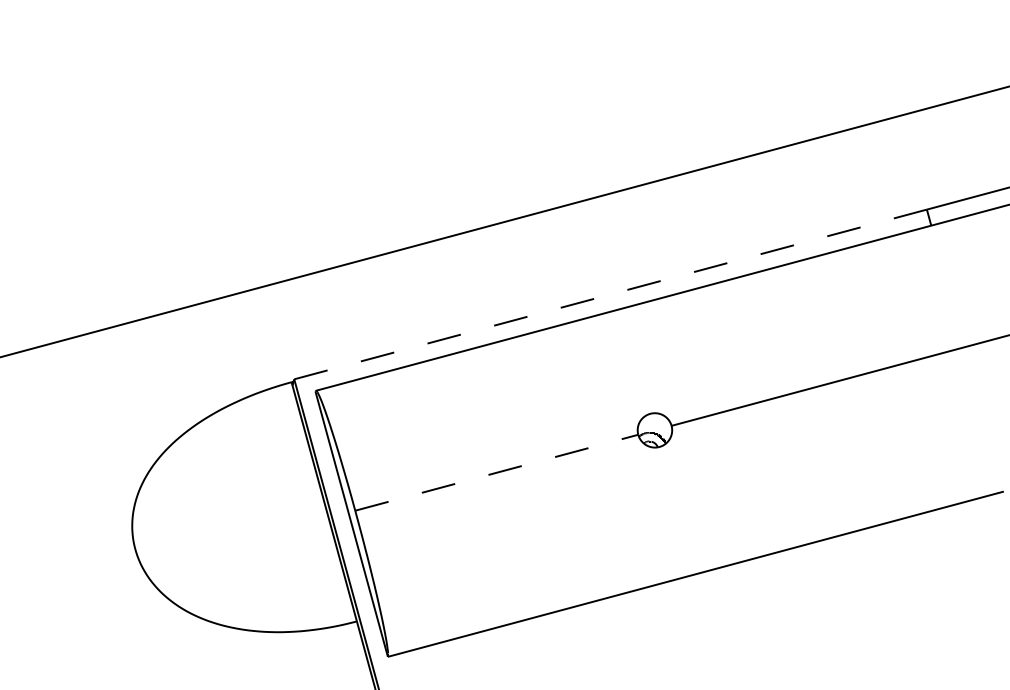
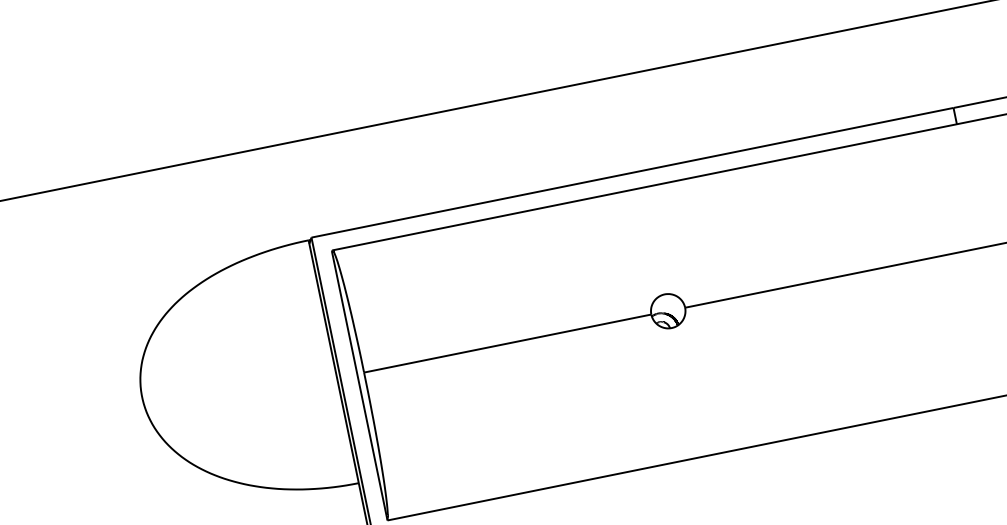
line: (610, 294) -> (632, 172), dashed -> solid
line: (496, 472) -> (507, 343), dashed -> solid

